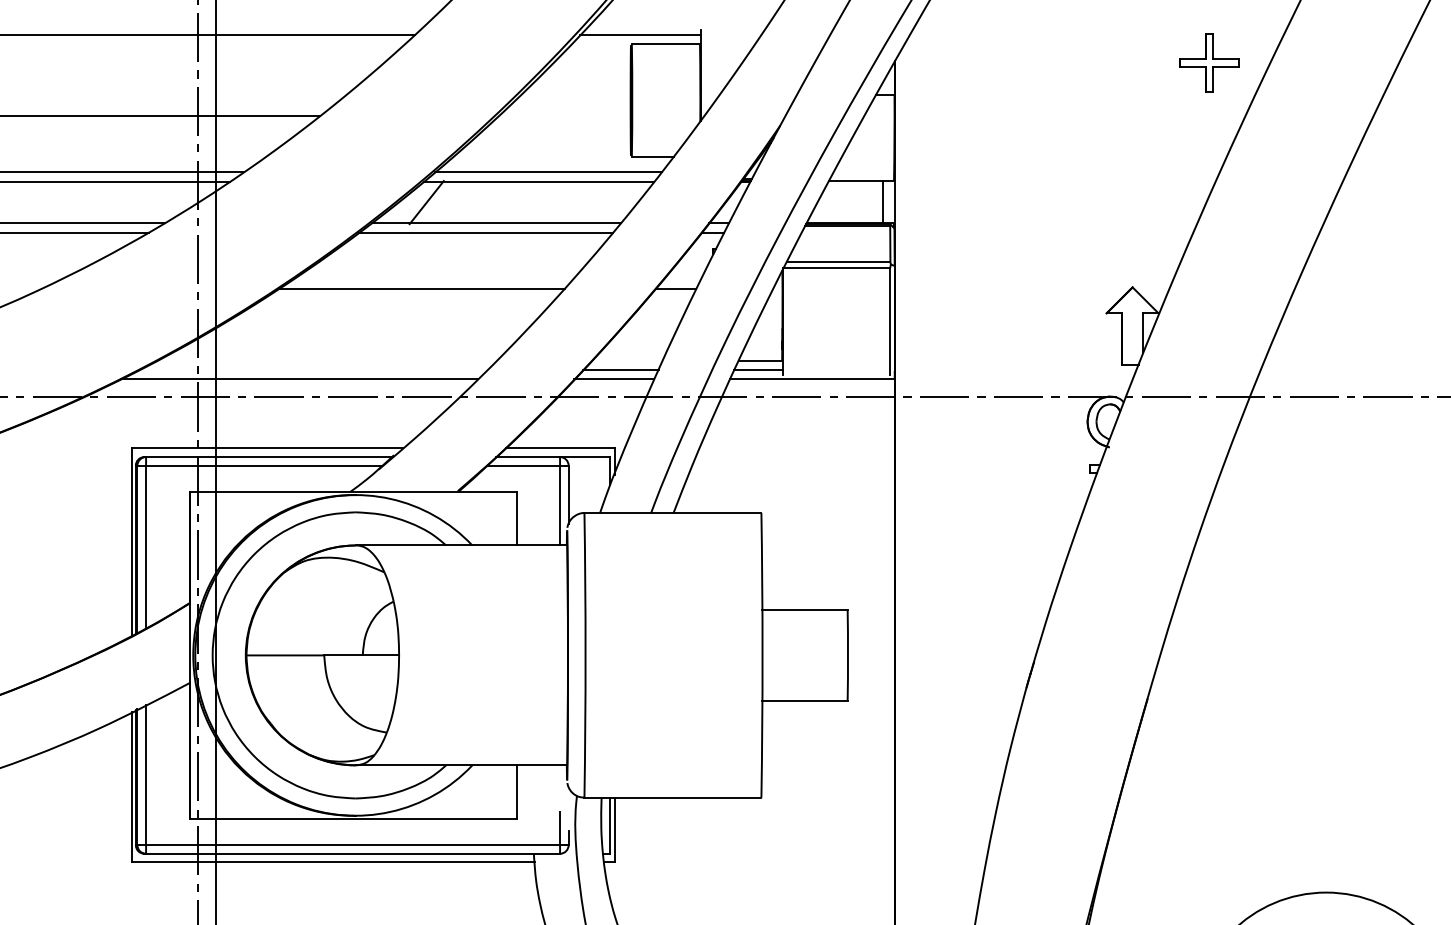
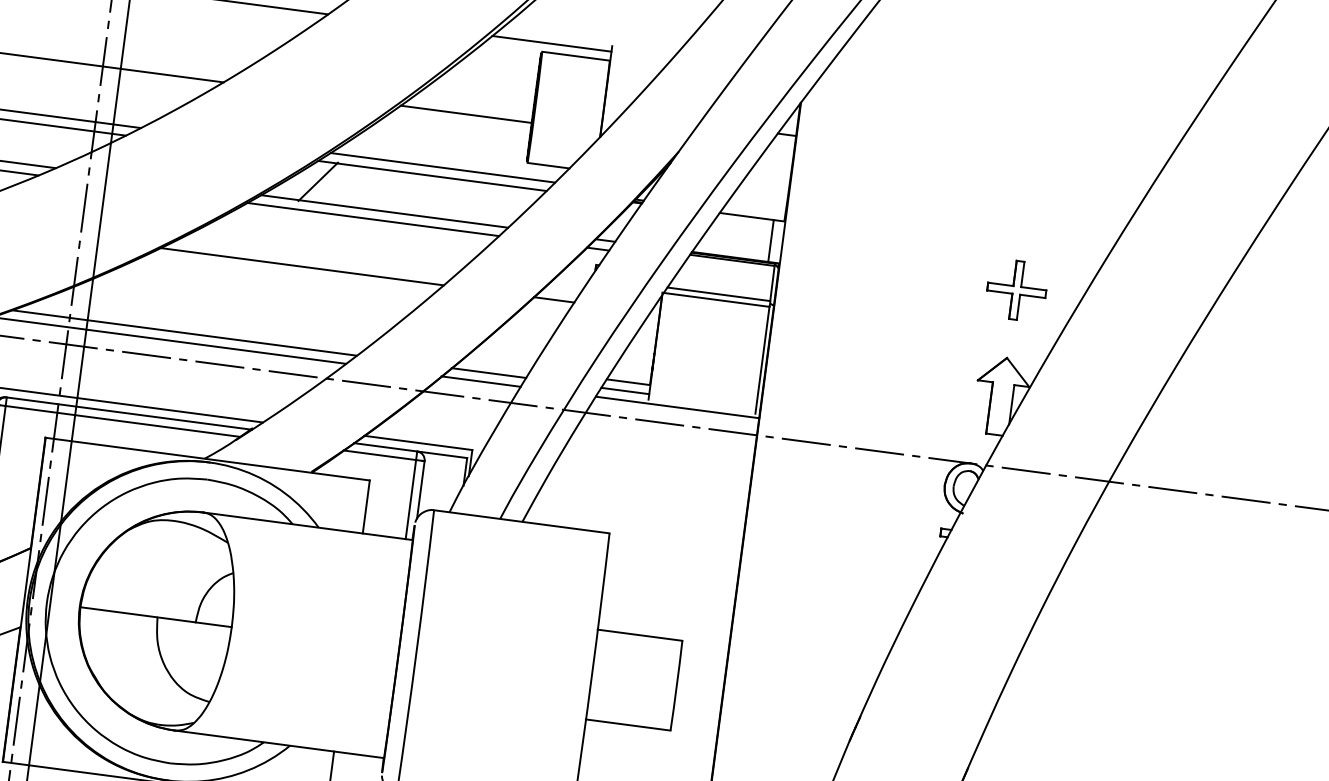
part: (1209, 62) -> (1016, 289), moved
line: (564, 116) -> (466, 114), added
line: (313, 369) -> (184, 332), added

